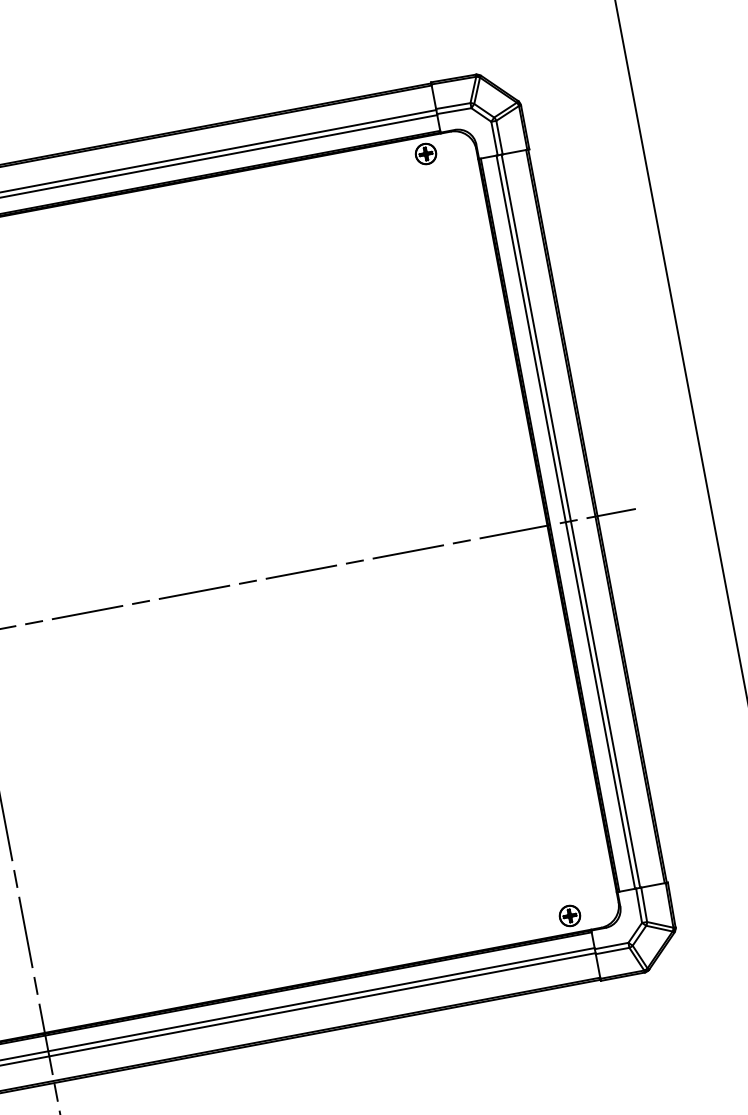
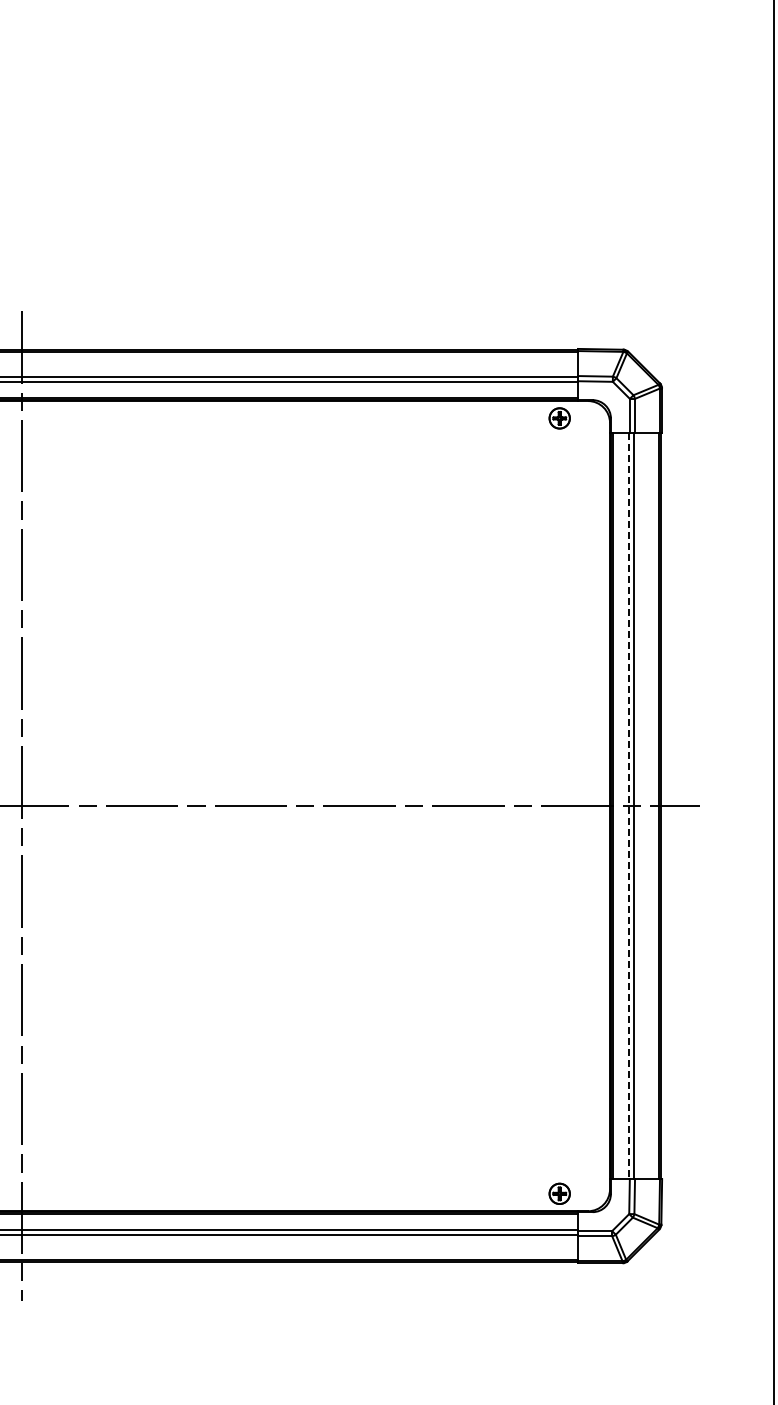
line: (565, 522) -> (628, 806), solid -> dashed

